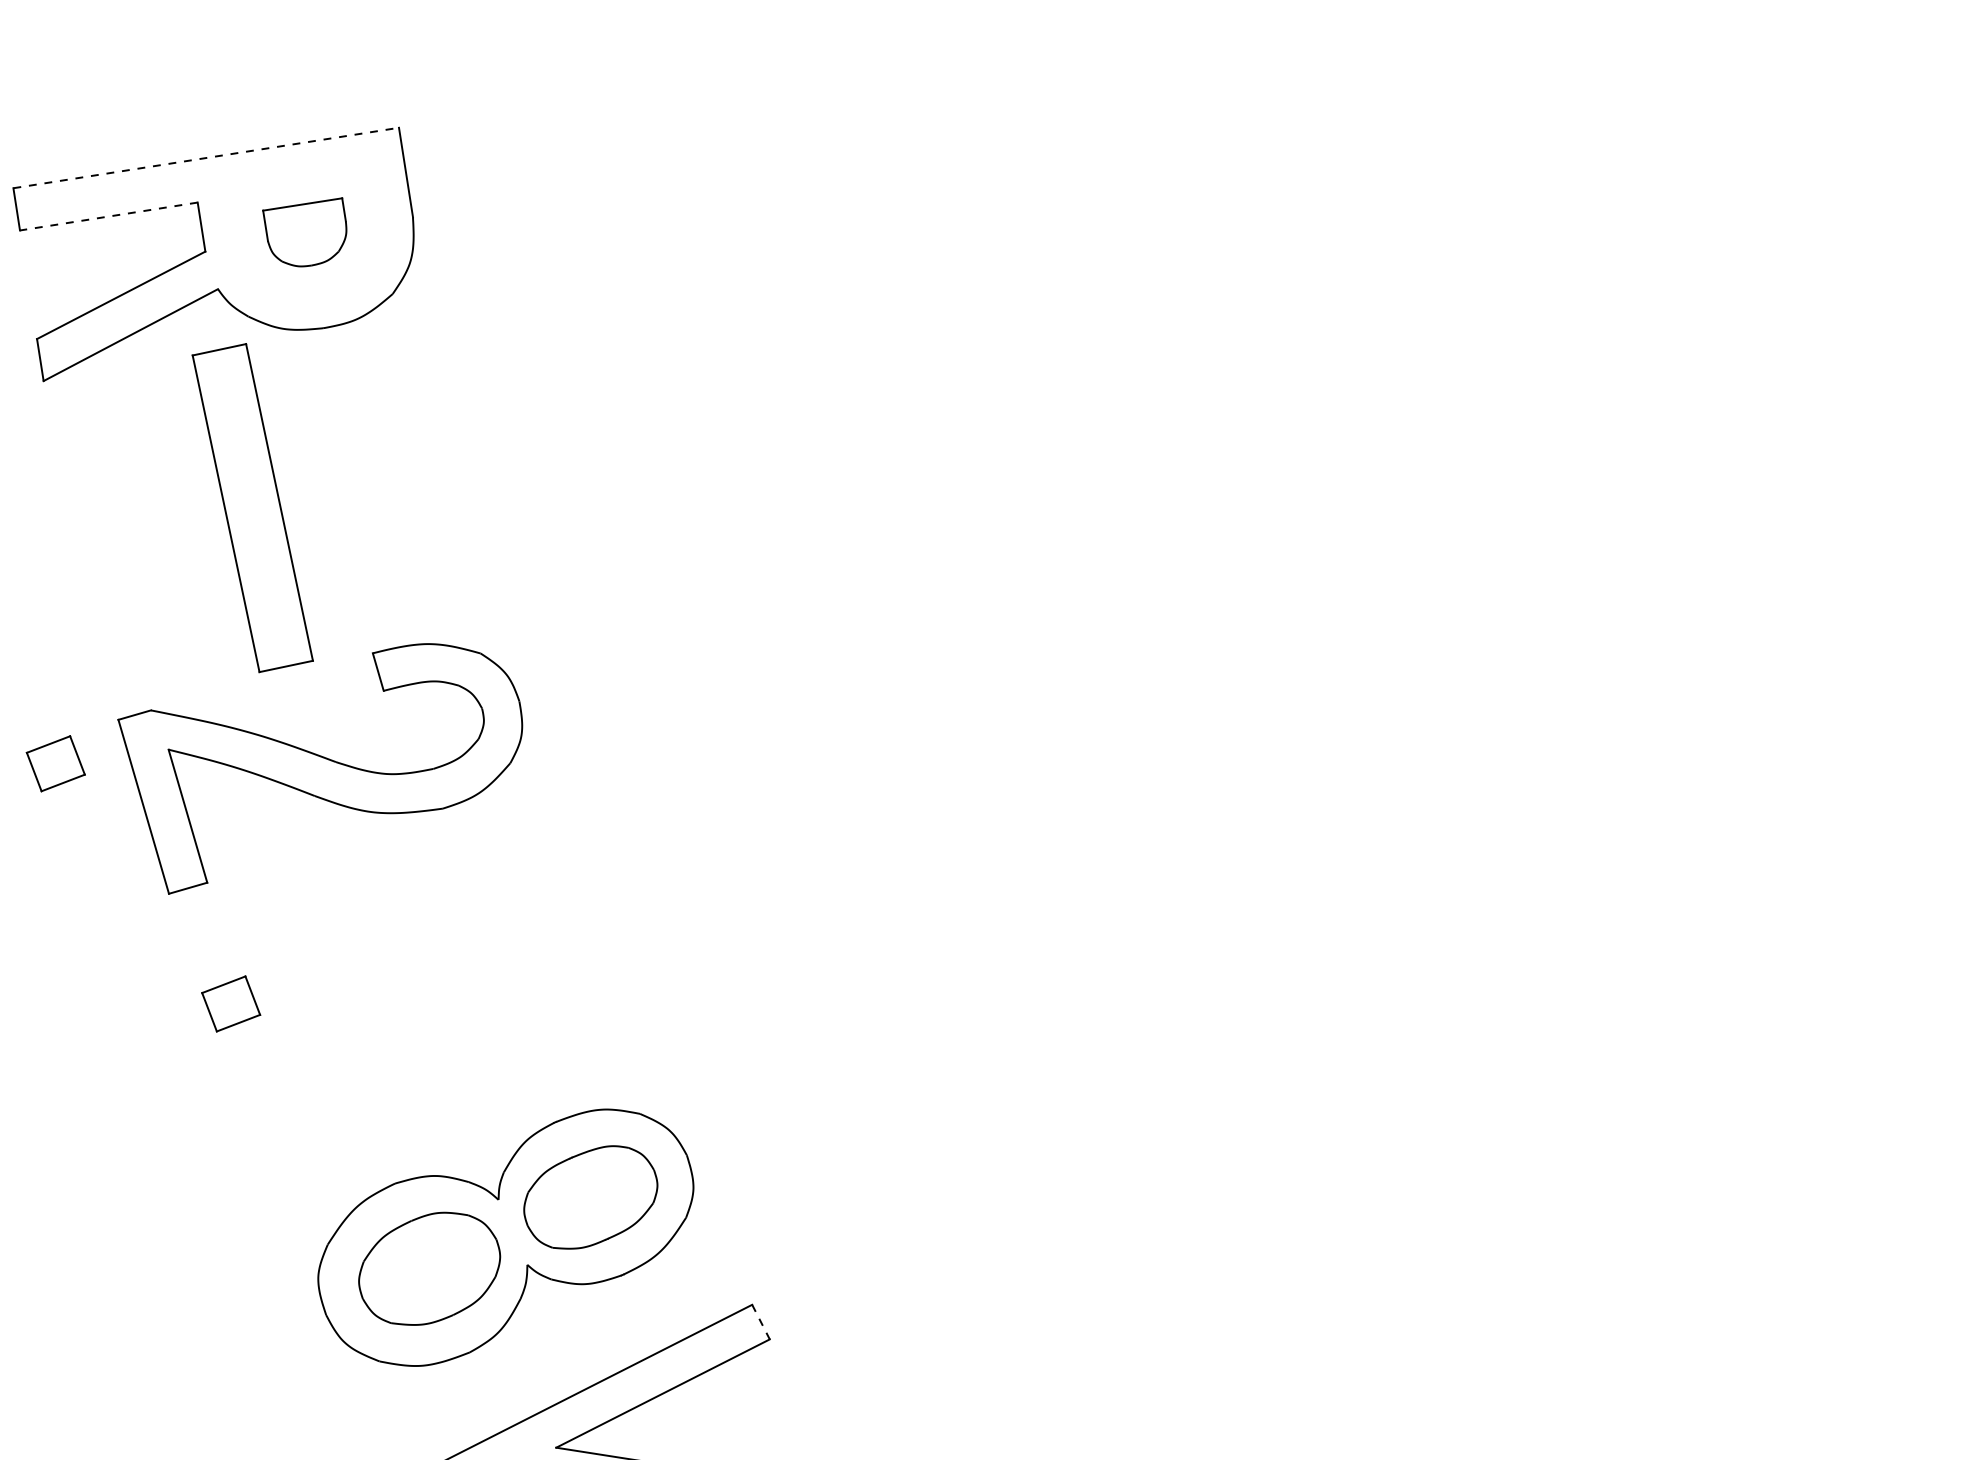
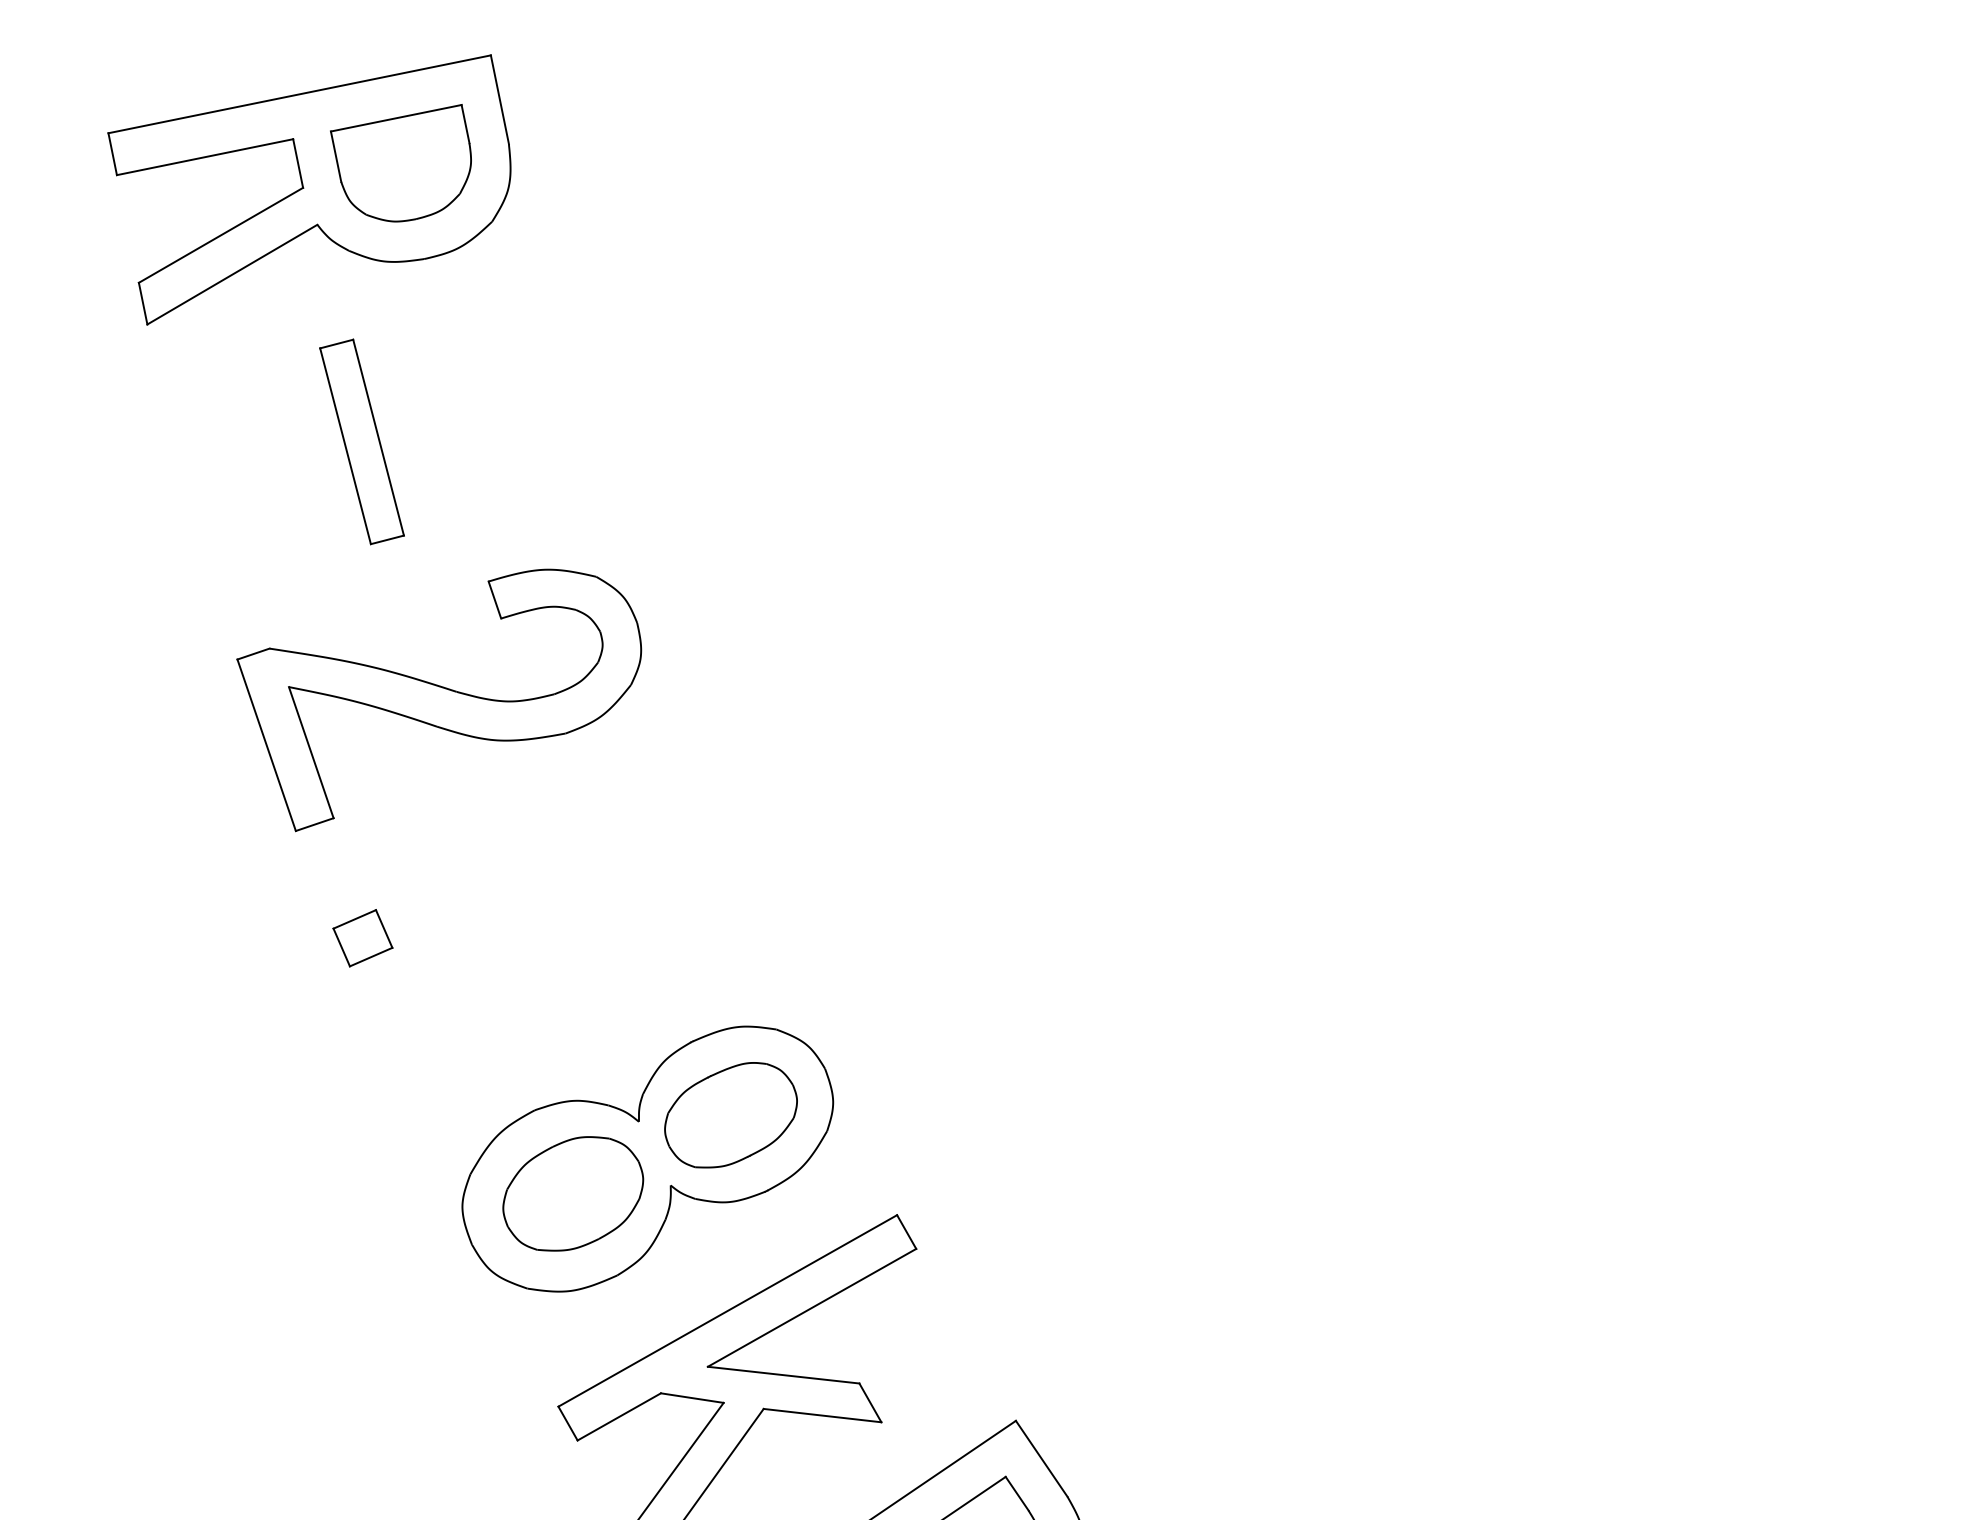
line: (207, 158) -> (300, 94), dashed -> solid
line: (109, 216) -> (205, 157), dashed -> solid
part: (303, 231) -> (400, 163), size x1.67
part: (252, 507) -> (361, 441), size x0.62
part: (55, 763) -> (176, 706), removed
line: (760, 1322) -> (906, 1232), dashed -> solid

